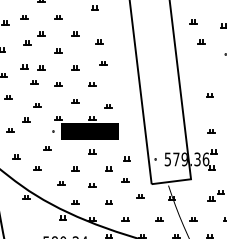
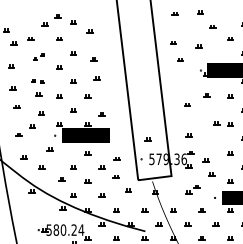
part: (33, 37) -> (38, 56), size x0.6
part: (32, 67) -> (37, 81), size x0.6
part: (162, 136) -> (147, 139), added

